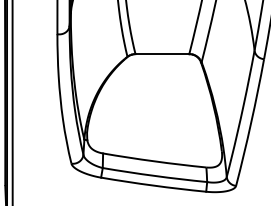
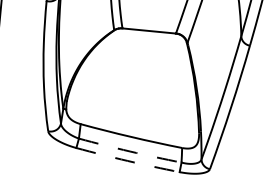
arc: (154, 175) -> (129, 150), solid -> dashed
arc: (153, 185) -> (127, 160), solid -> dashed

